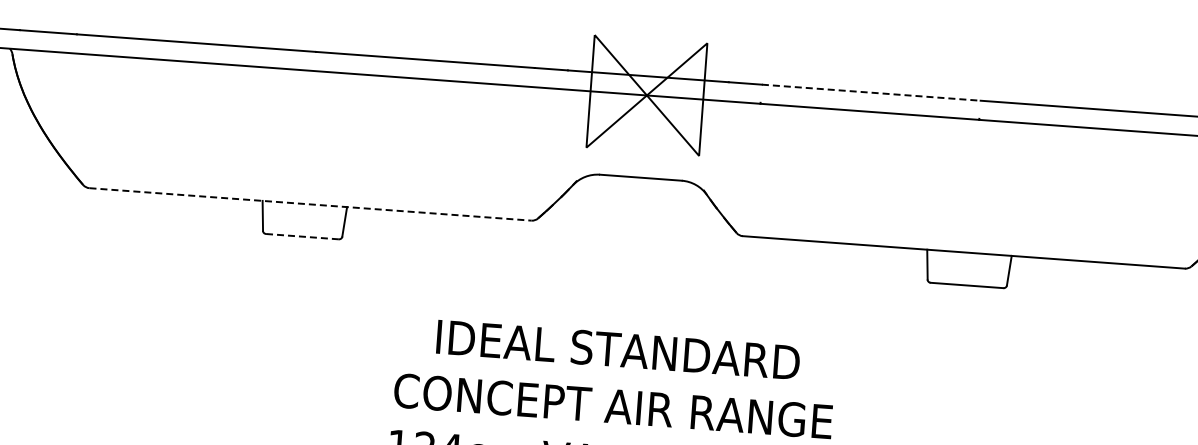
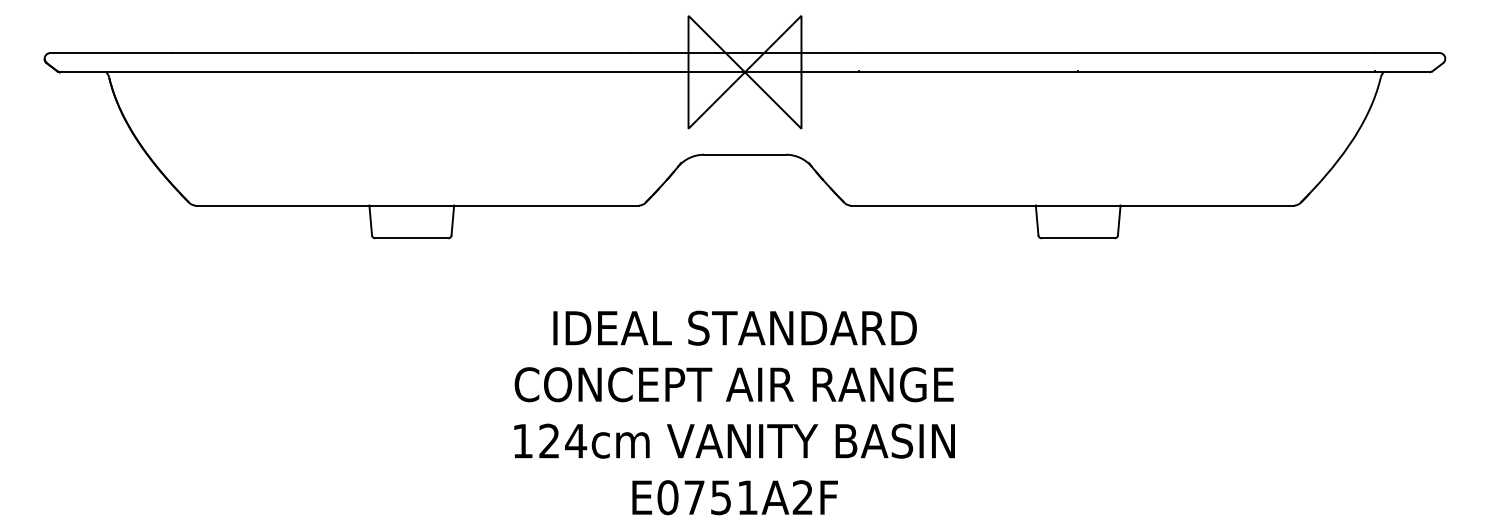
line: (871, 93) -> (968, 53), dashed -> solid
line: (310, 204) -> (417, 205), dashed -> solid
line: (302, 236) -> (411, 238), dashed -> solid

